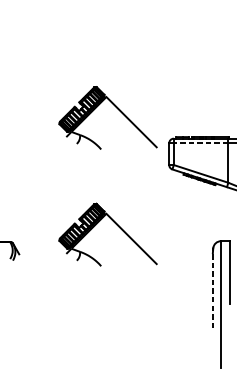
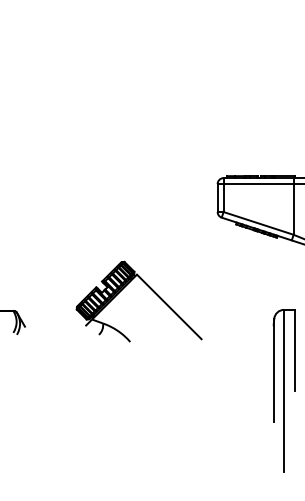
part: (116, 108) -> (150, 139), removed
line: (201, 143) -> (258, 184), dashed -> solid
line: (213, 287) -> (274, 369), dashed -> solid

